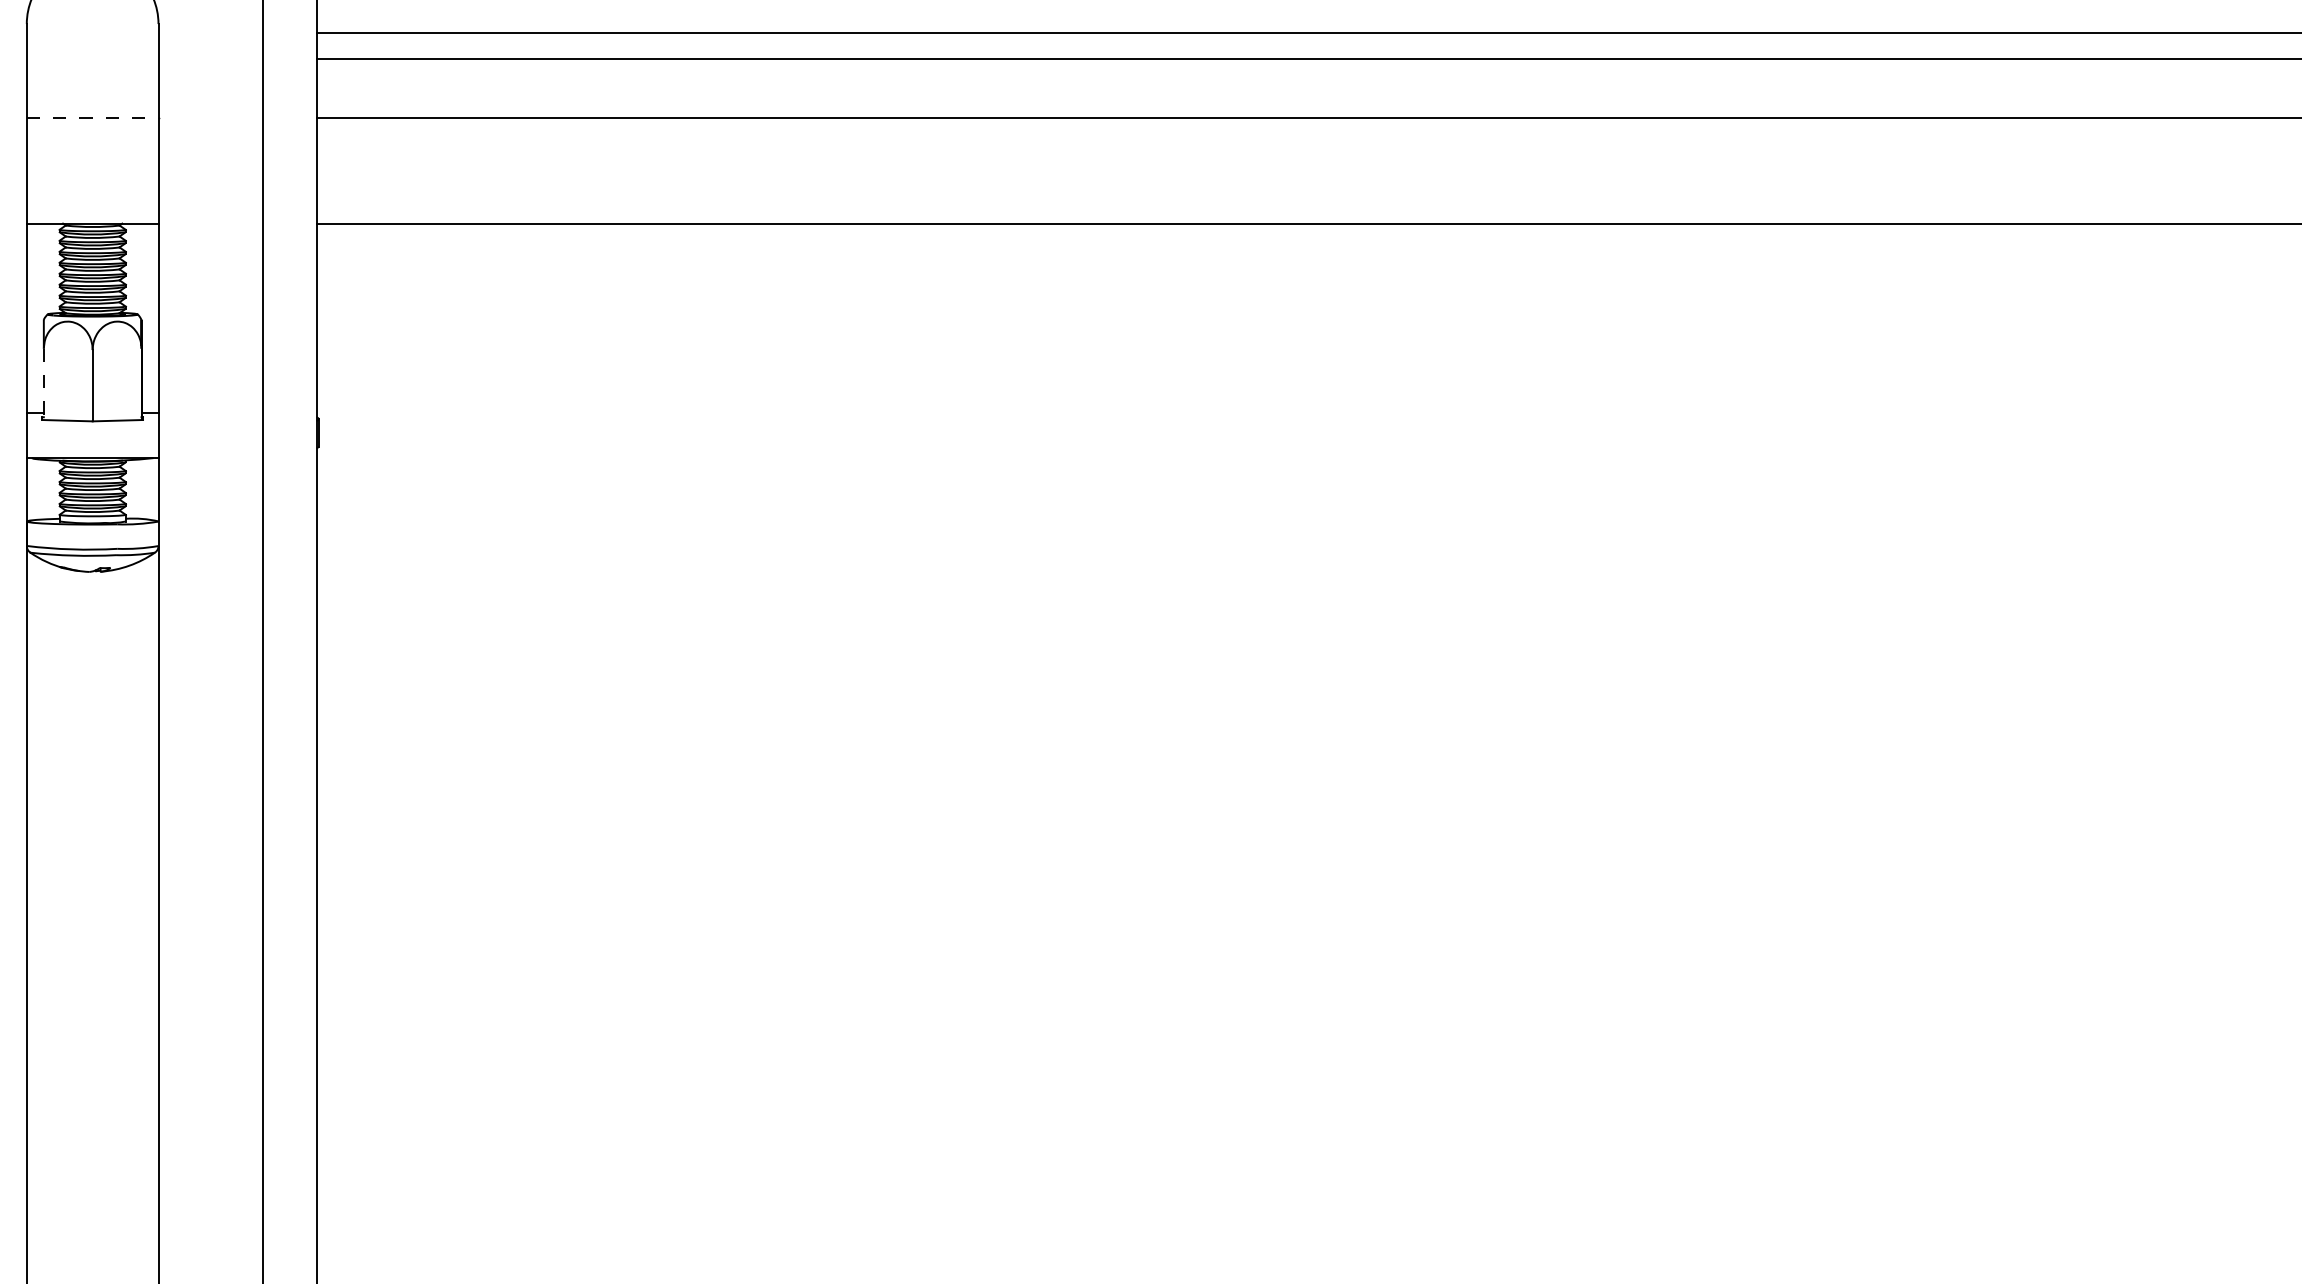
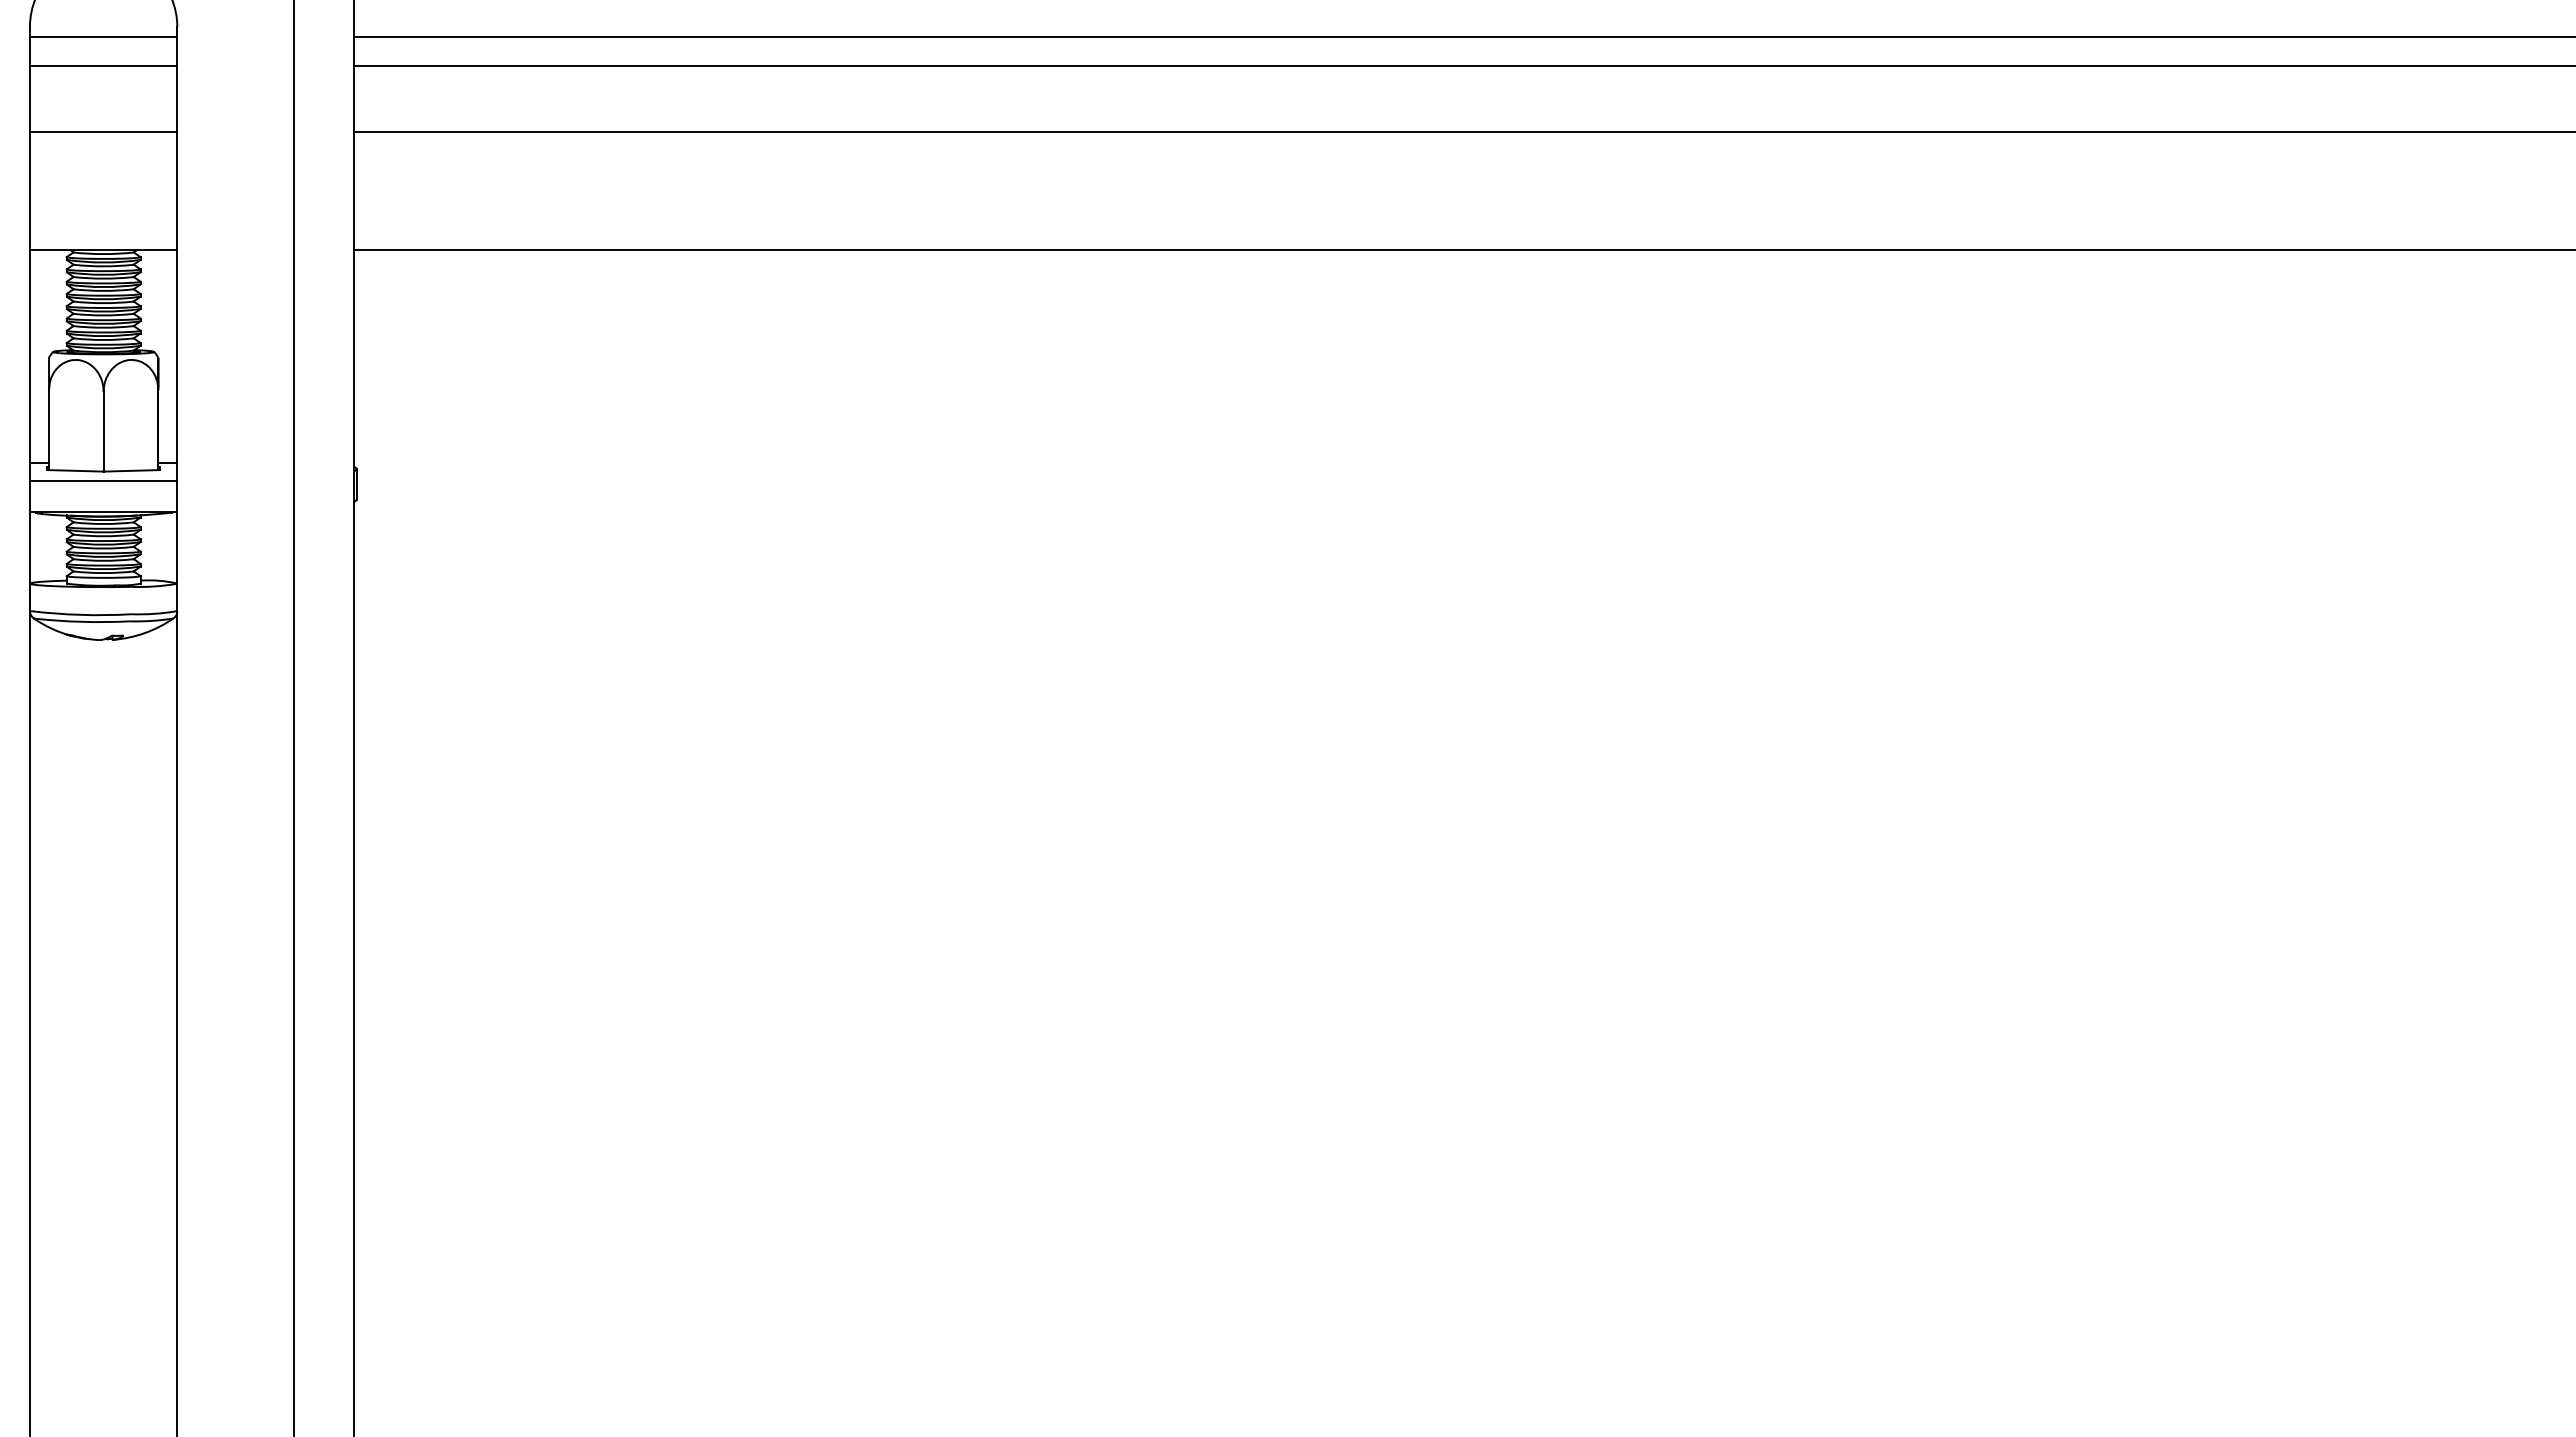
line: (92, 32) -> (103, 36), added
line: (92, 59) -> (103, 66), added
line: (92, 118) -> (103, 132), dashed -> solid
line: (44, 384) -> (49, 430), dashed -> solid
line: (92, 430) -> (103, 481), added

